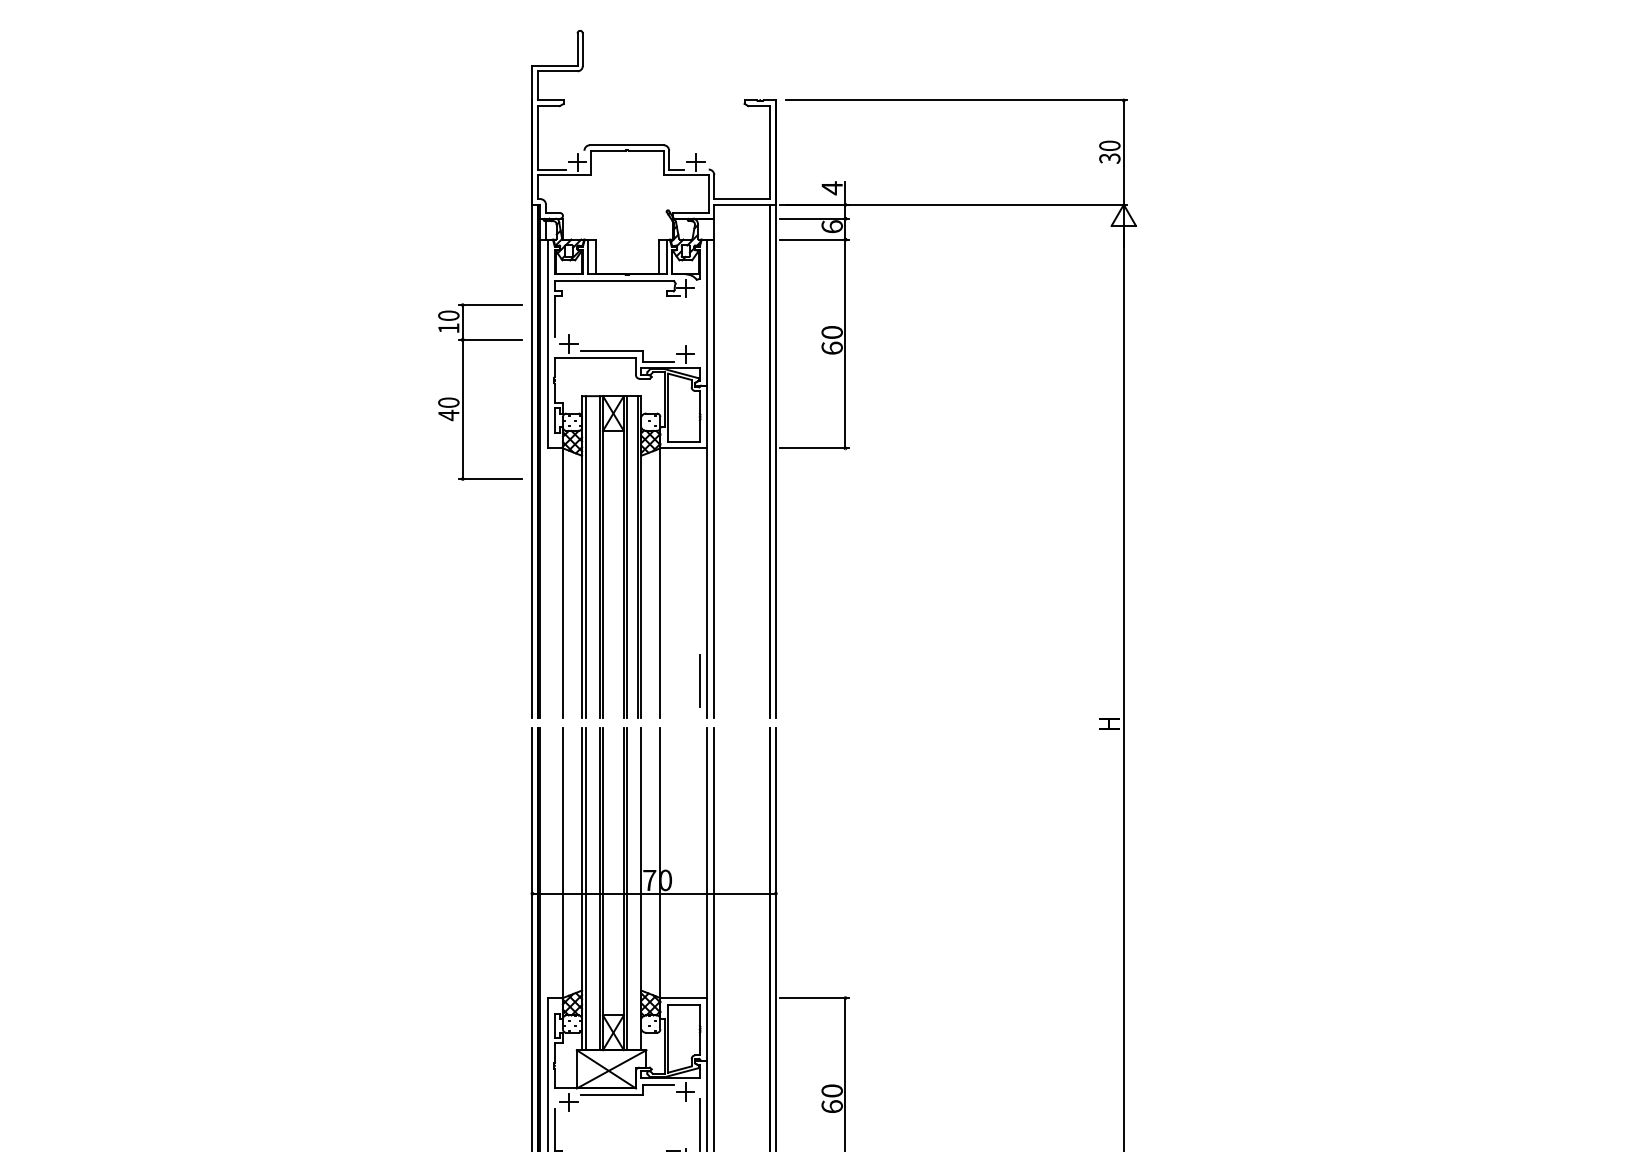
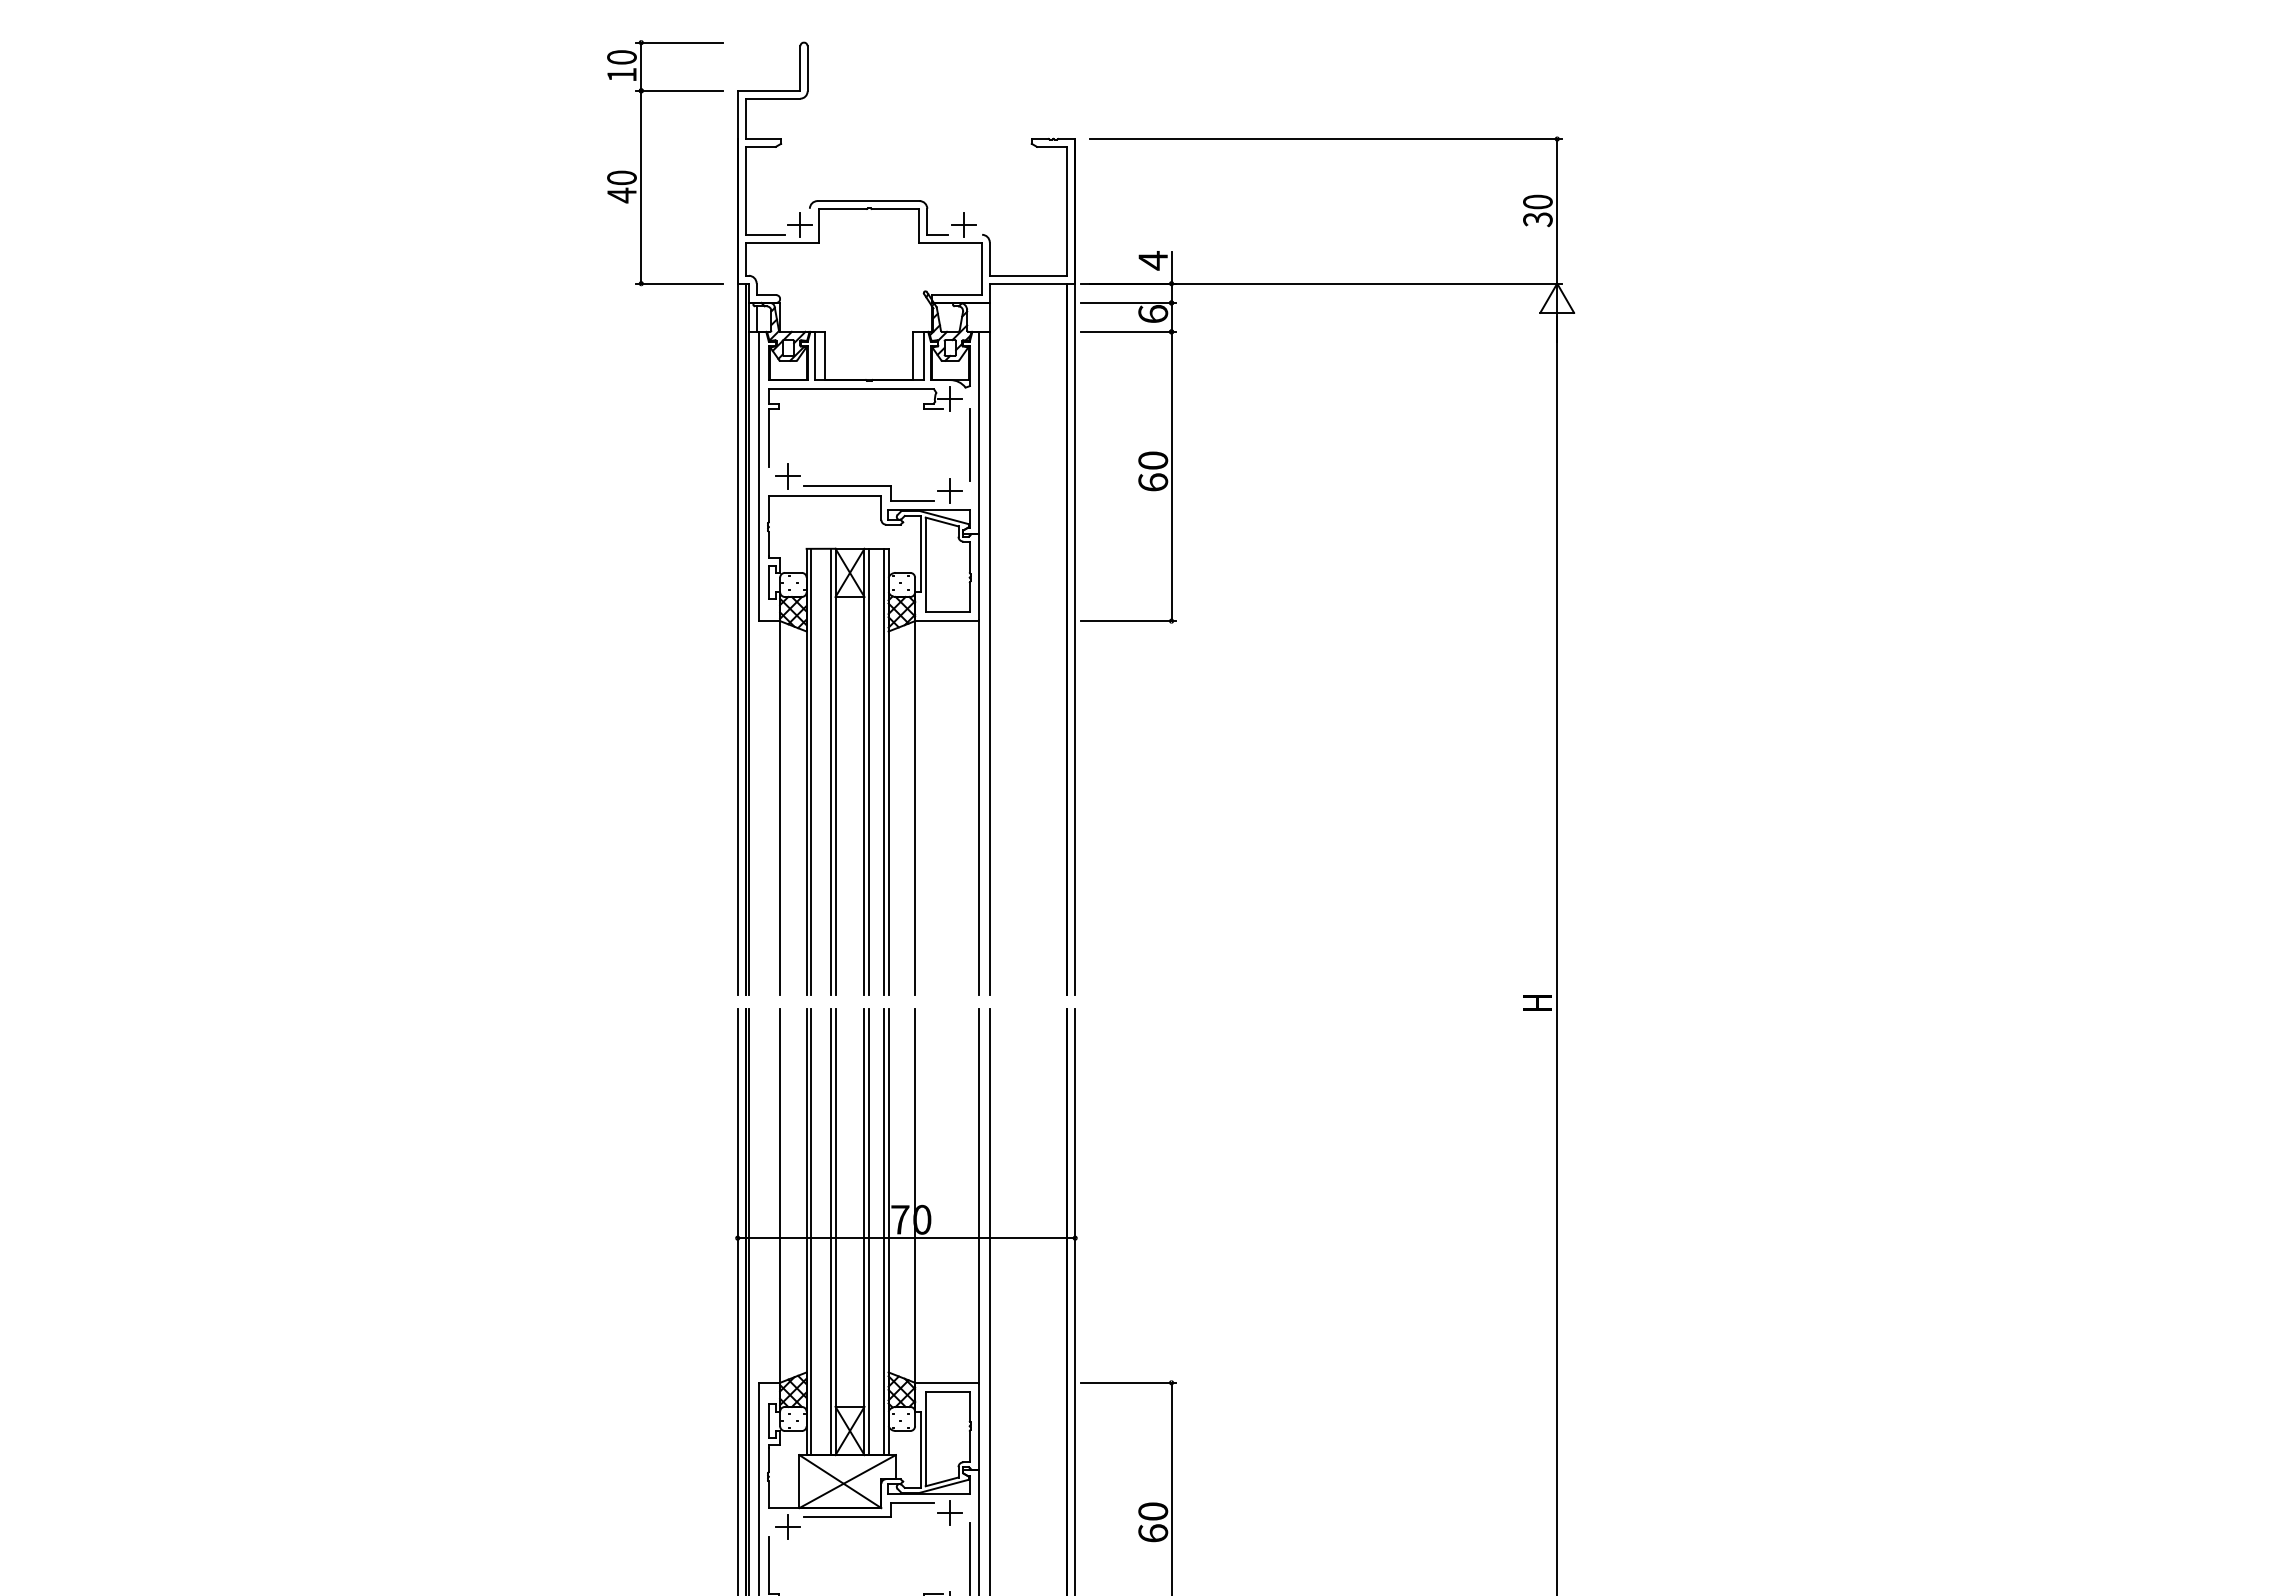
part: (462, 392) -> (641, 163), moved
line: (699, 680) -> (969, 444), moved
line: (637, 889) -> (883, 1232), added

